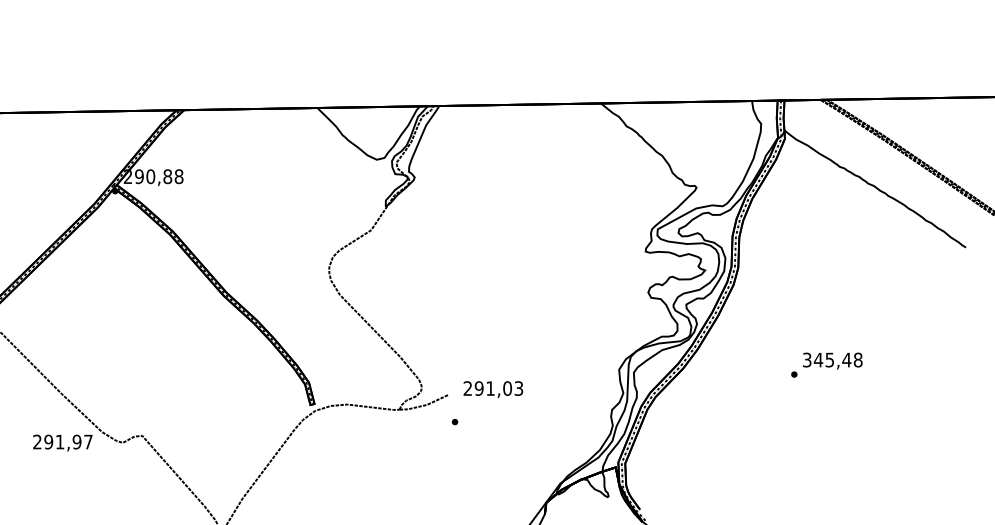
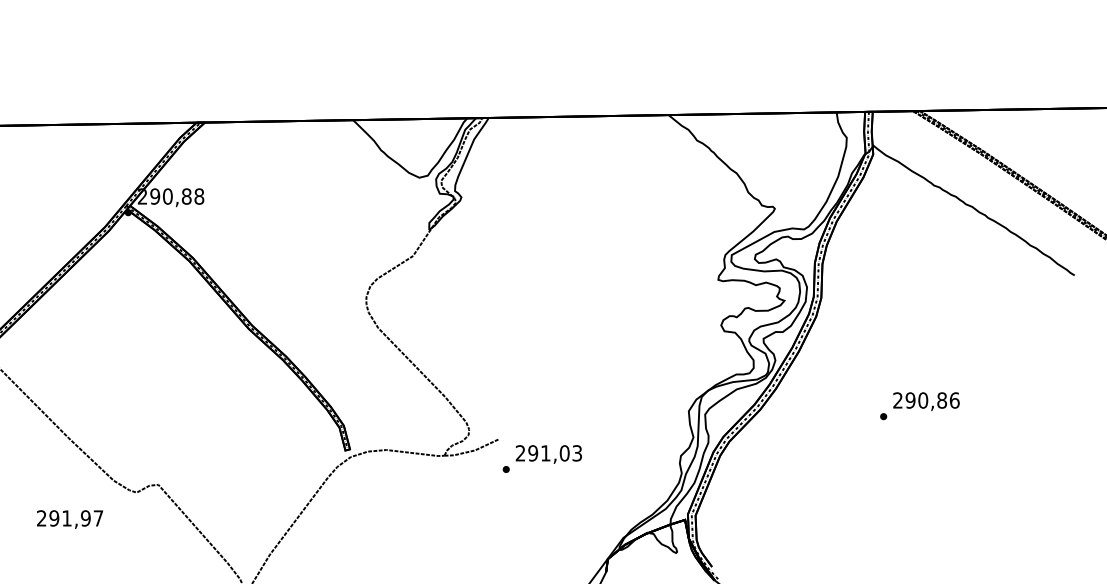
text: (832, 359) -> (926, 399), 345,48 -> 290,86
text: (493, 389) -> (549, 454), moved
text: (62, 442) -> (69, 518), moved

